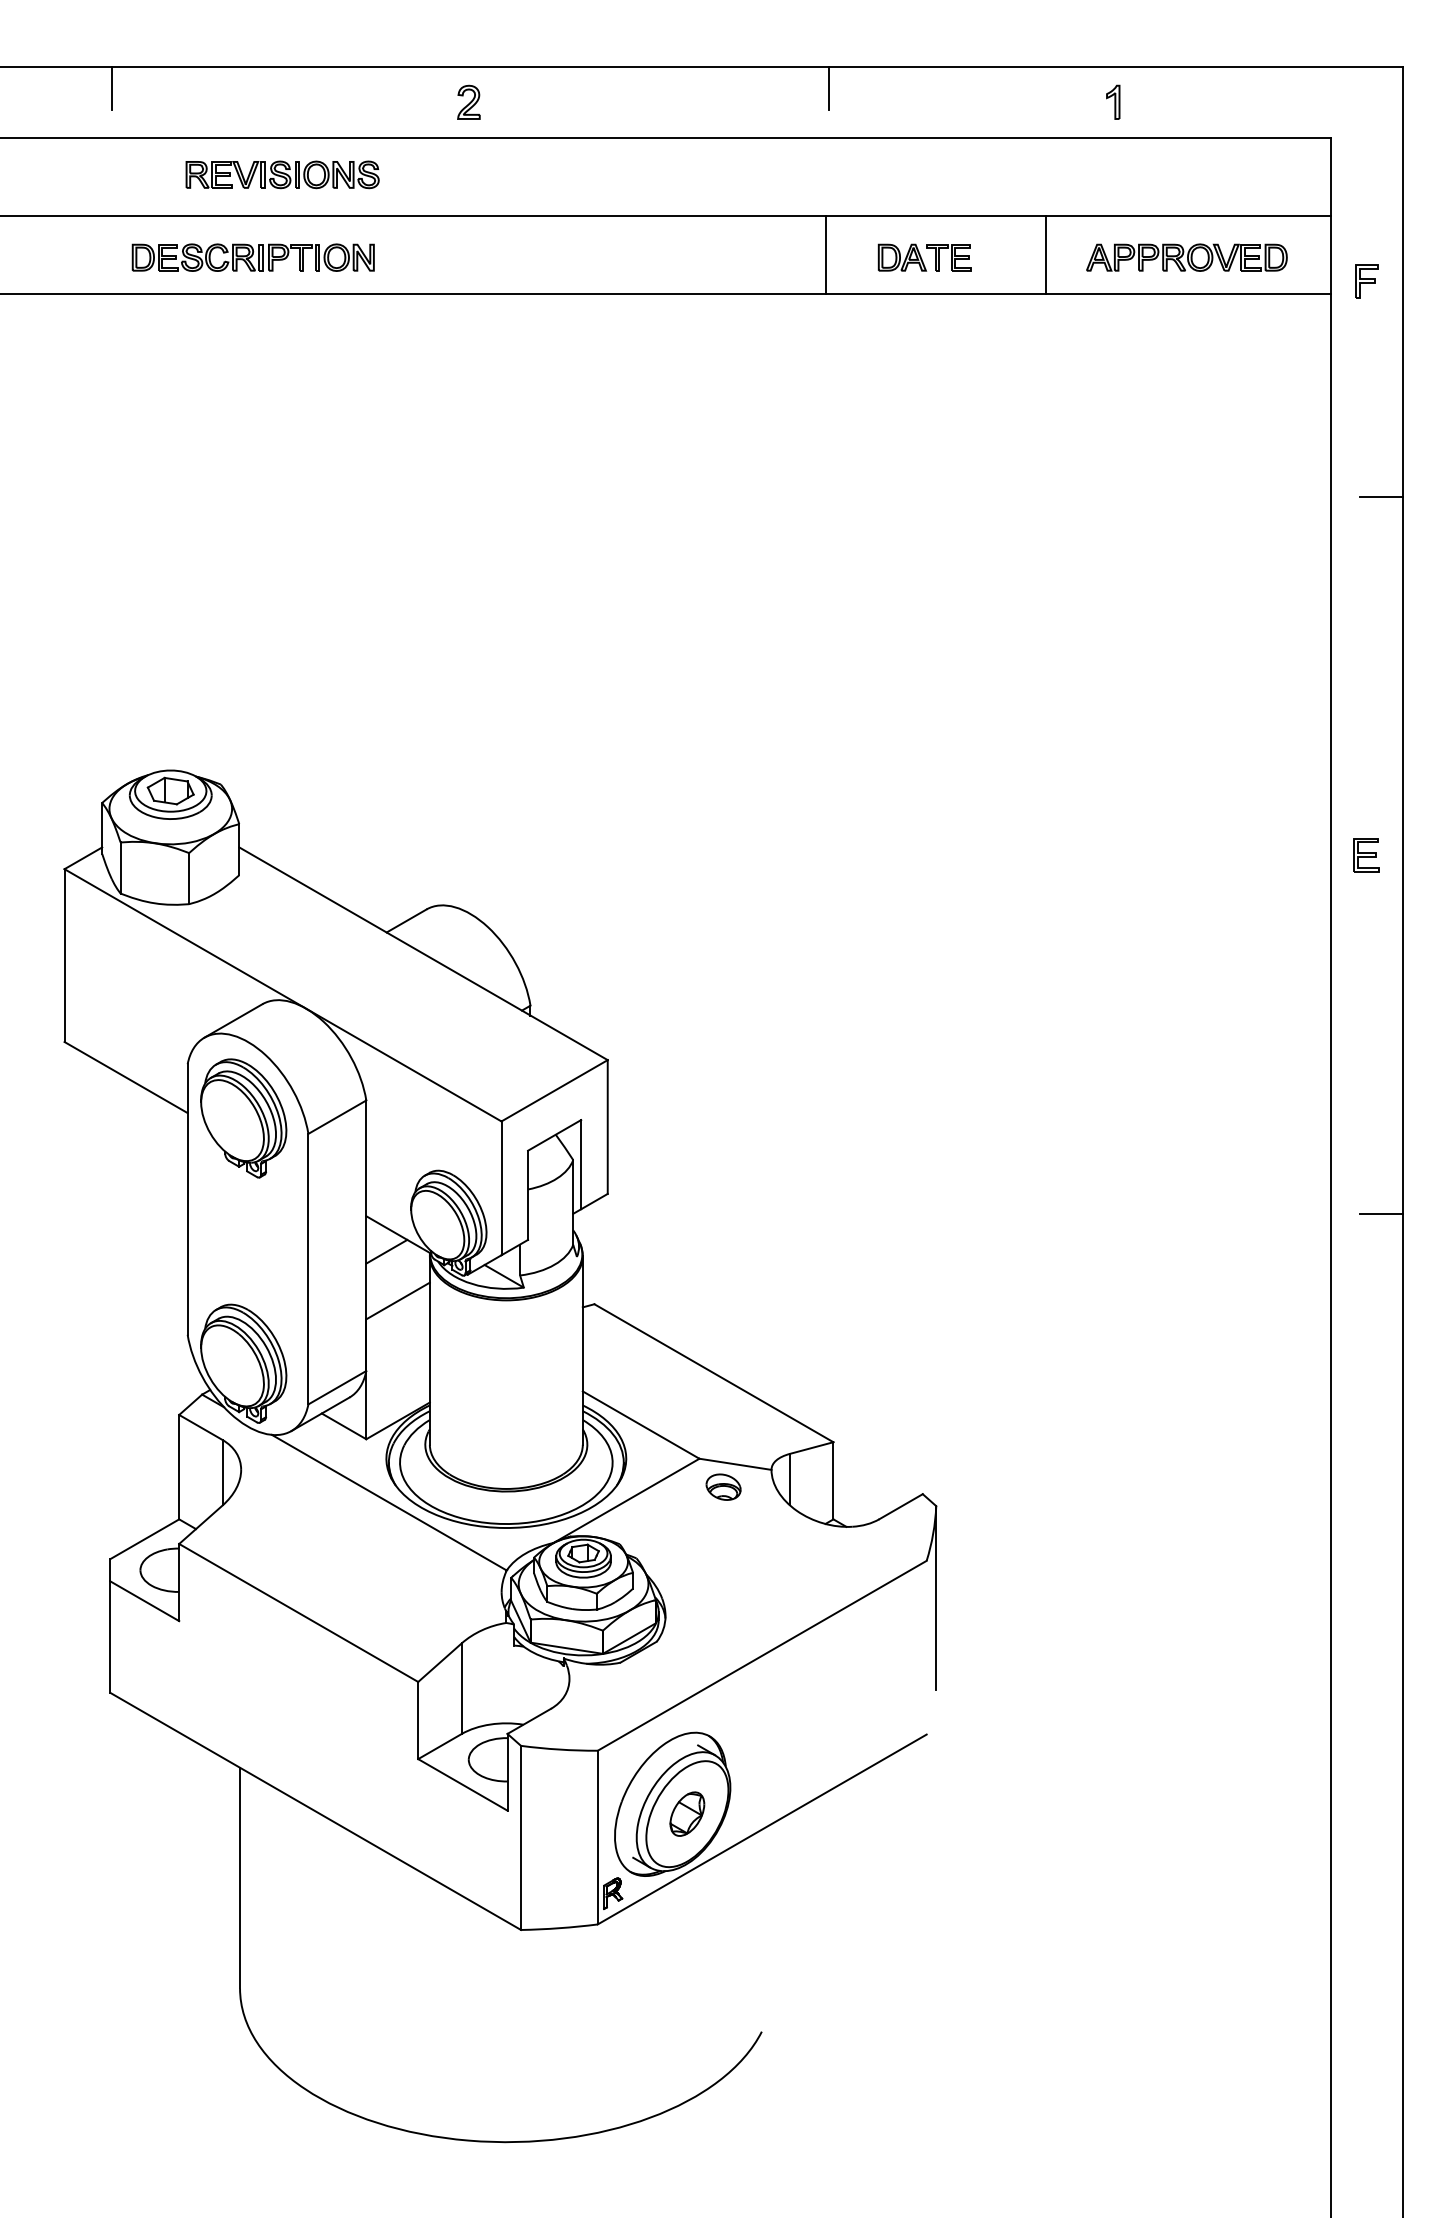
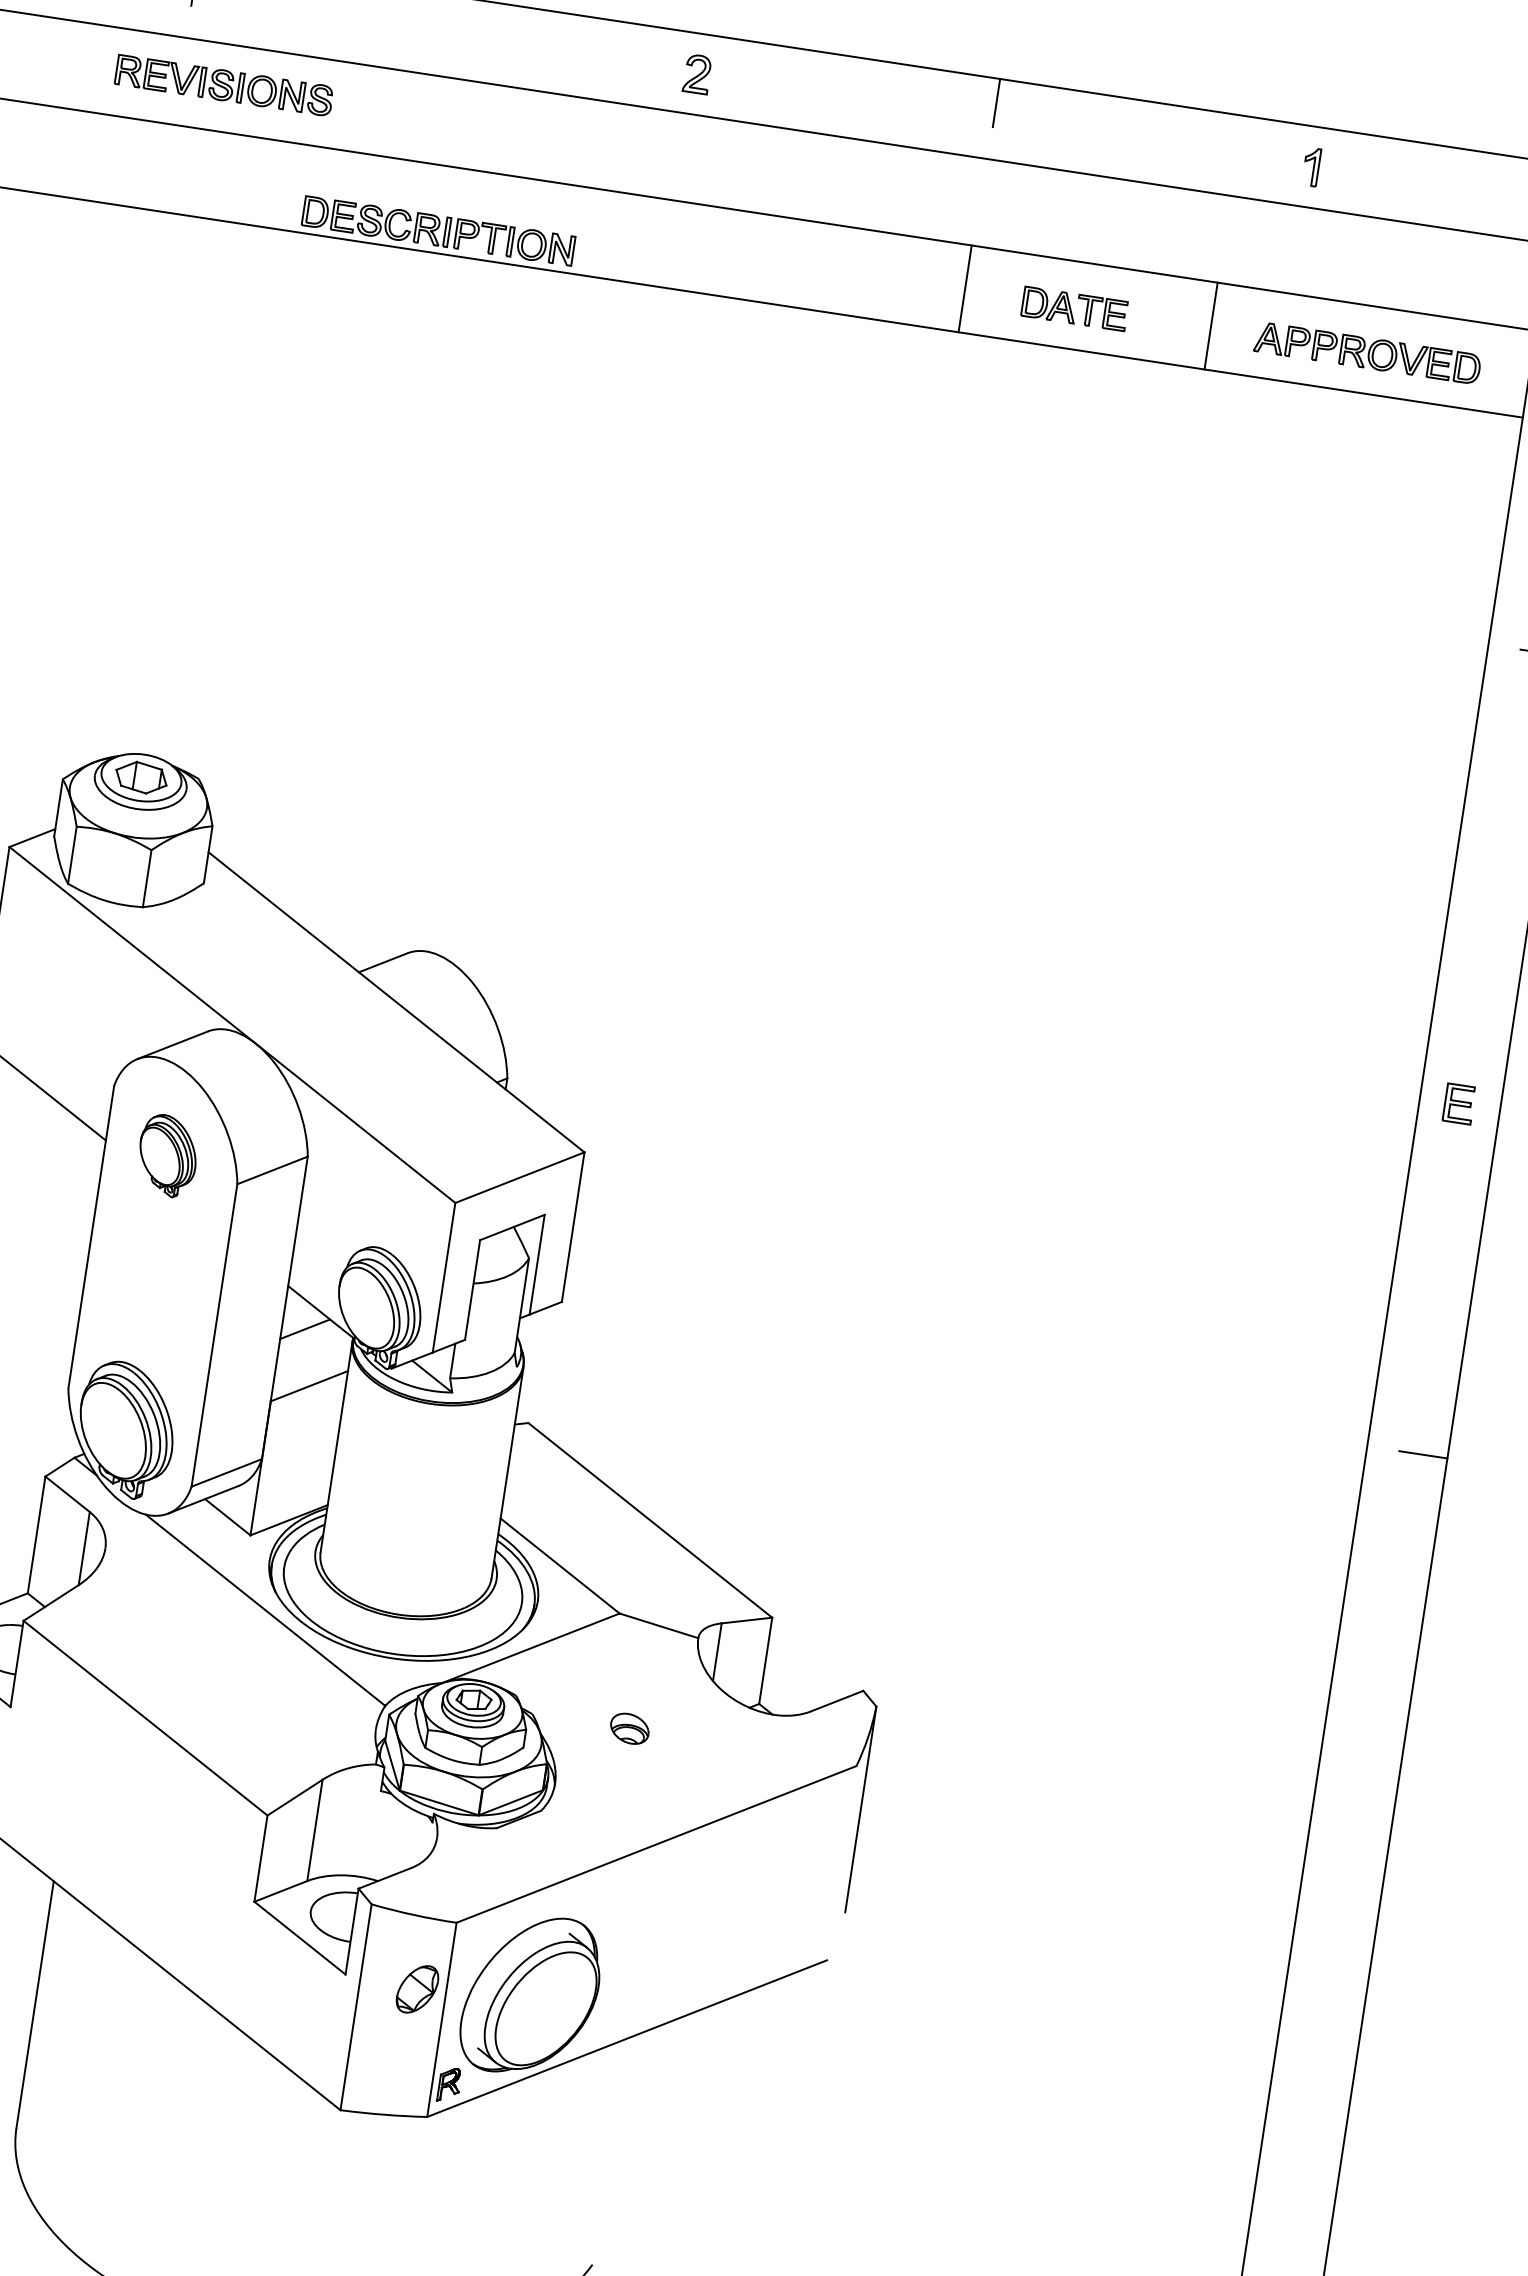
part: (468, 101) -> (697, 73), moved
part: (282, 174) -> (224, 85), moved
part: (252, 257) -> (437, 230), moved
part: (1366, 855) -> (1459, 1104), moved
part: (243, 1118) -> (167, 1156), size x0.6
part: (723, 1486) -> (629, 1727), moved
part: (687, 1813) -> (417, 1988), moved

